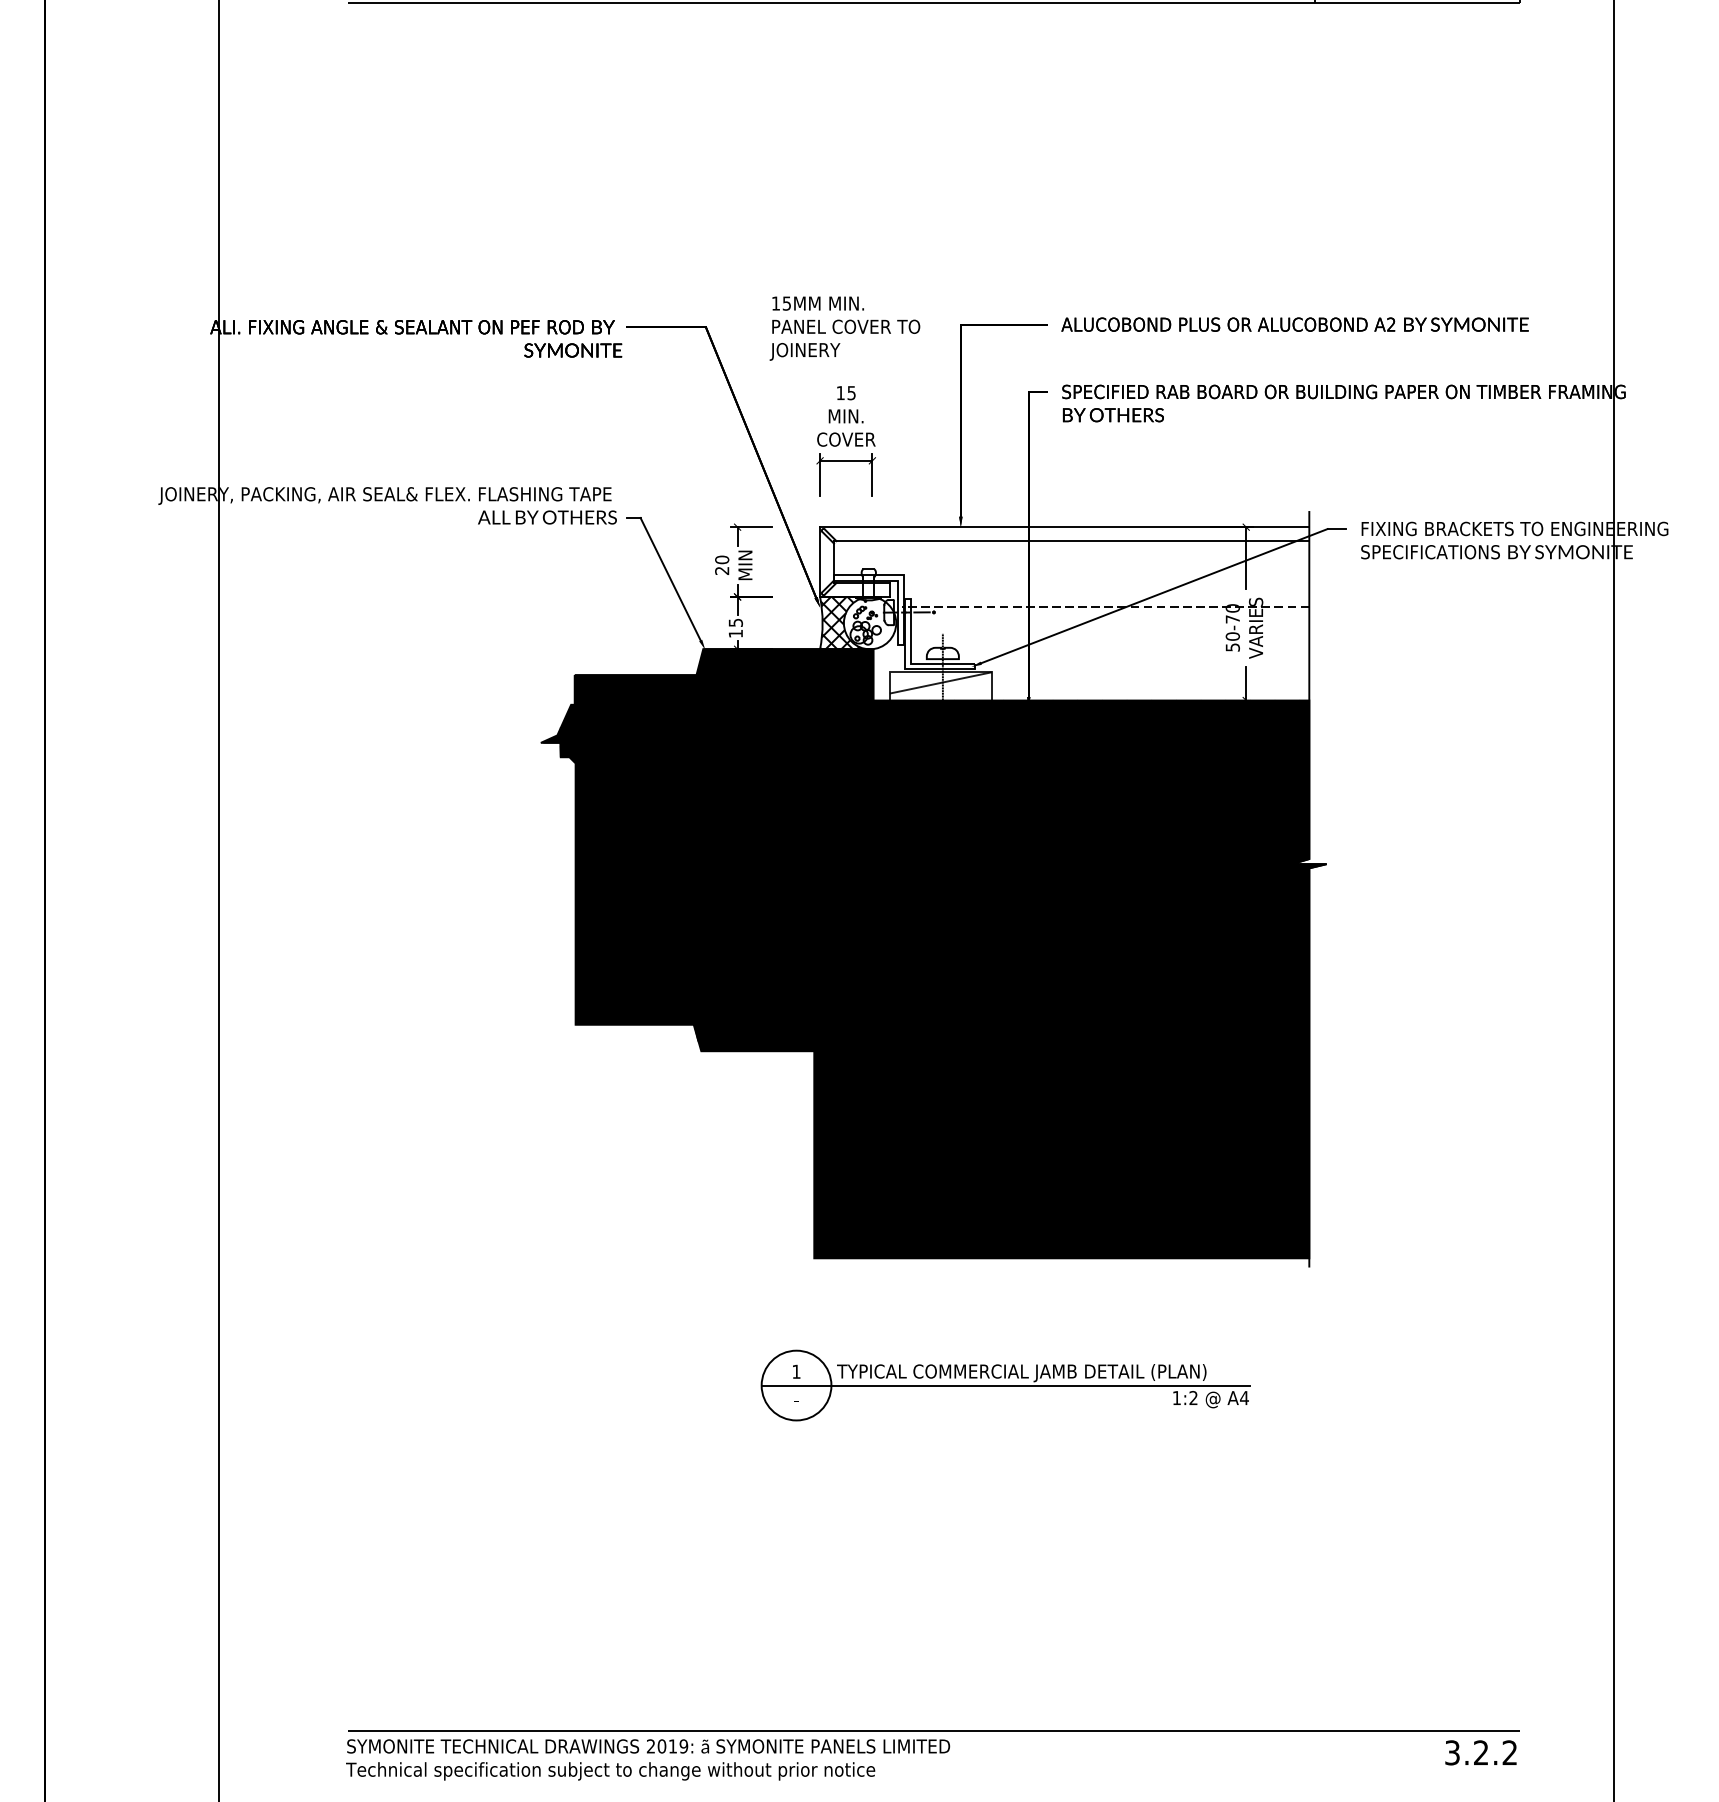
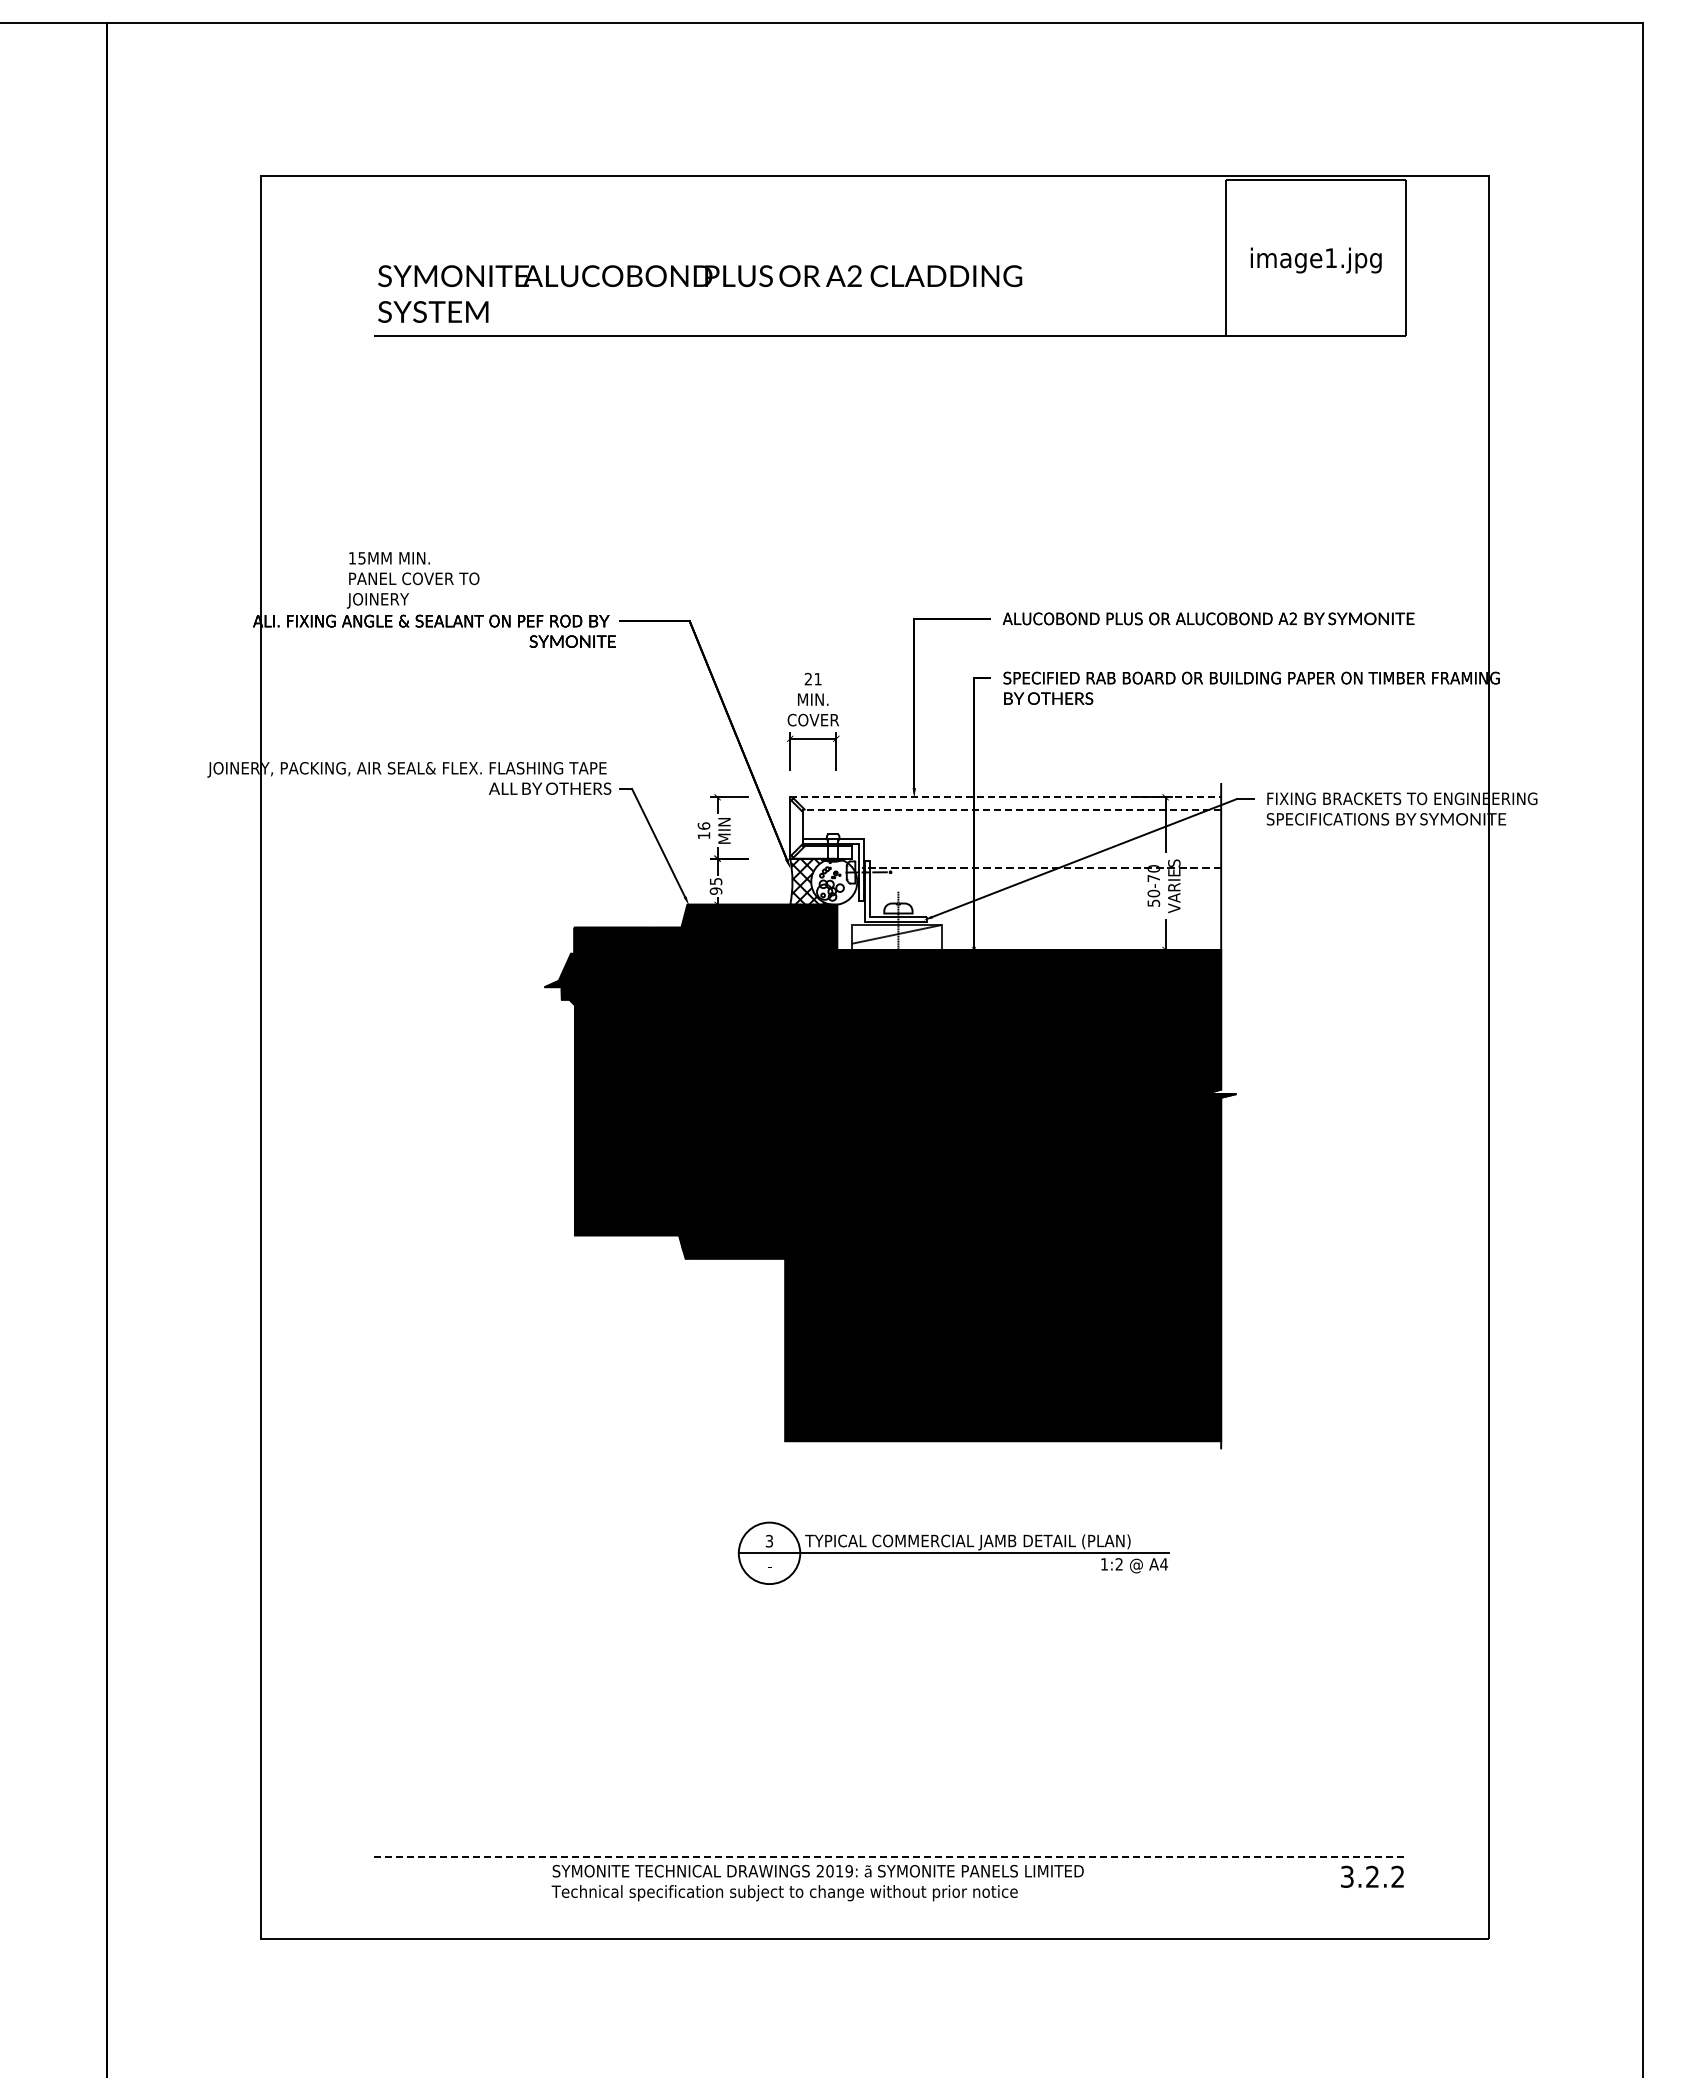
text: (845, 328) -> (413, 580), moved
text: (845, 392) -> (812, 678), 15 -> 21
line: (1065, 527) -> (1006, 797), solid -> dashed
line: (1071, 541) -> (1011, 809), solid -> dashed
text: (721, 564) -> (703, 830), 20 -> 16
text: (735, 633) -> (715, 890), 15 -> 95
text: (796, 1370) -> (769, 1540), 1 -> 3
line: (933, 1730) -> (890, 1857), solid -> dashed
text: (647, 1760) -> (817, 1883), moved

